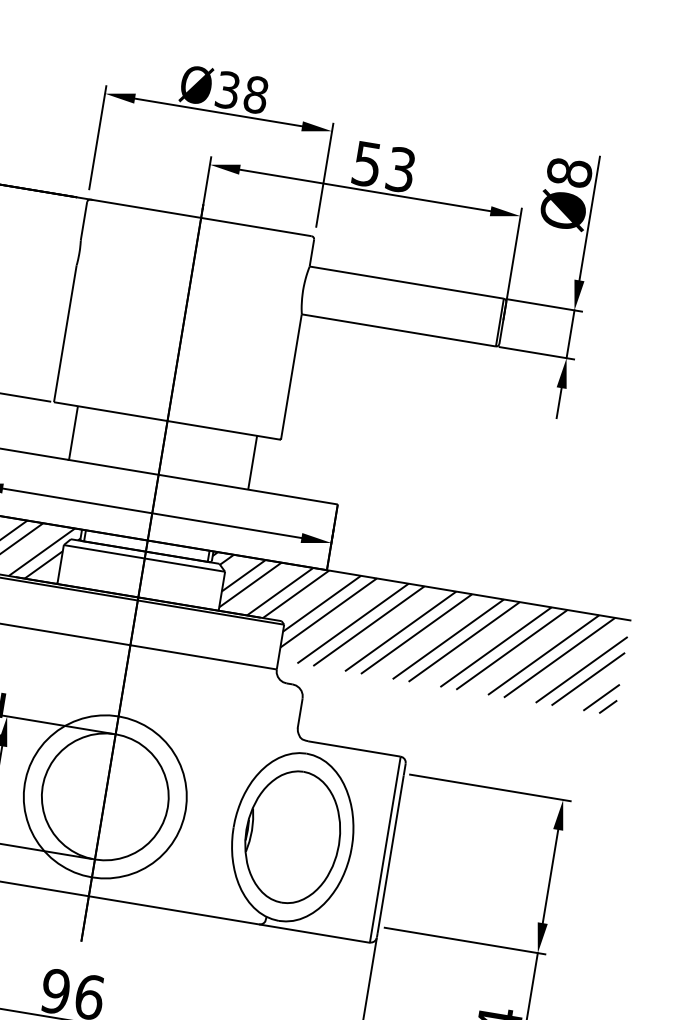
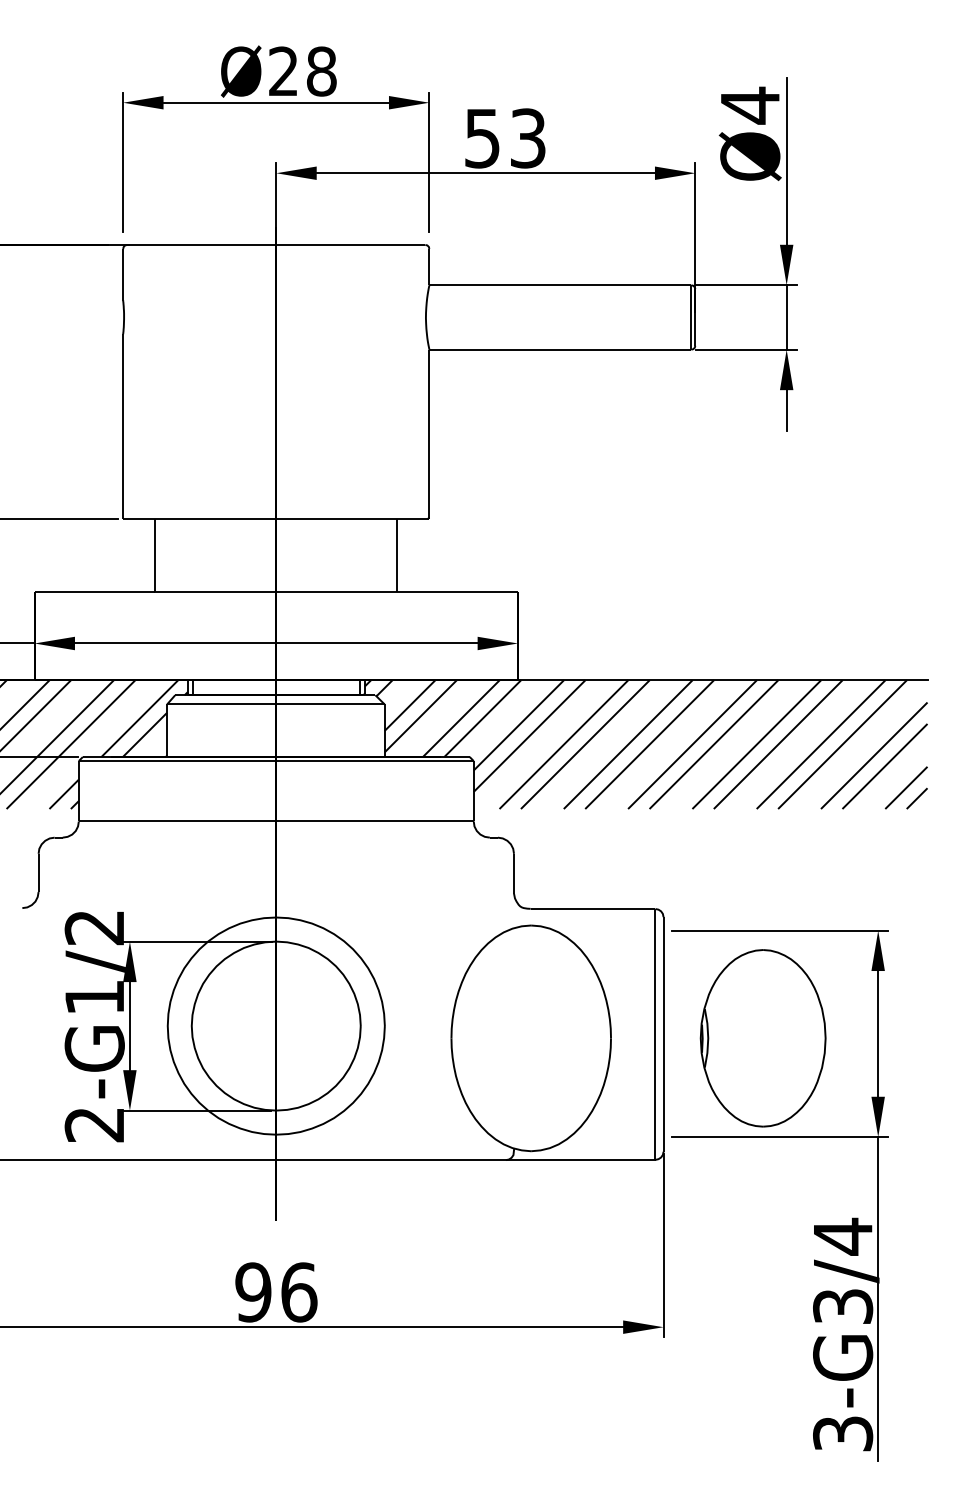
text: (227, 90) -> (283, 71), Ø38 -> Ø28
text: (569, 172) -> (750, 105), Ø8 -> Ø4
part: (292, 837) -> (762, 1038), moved

